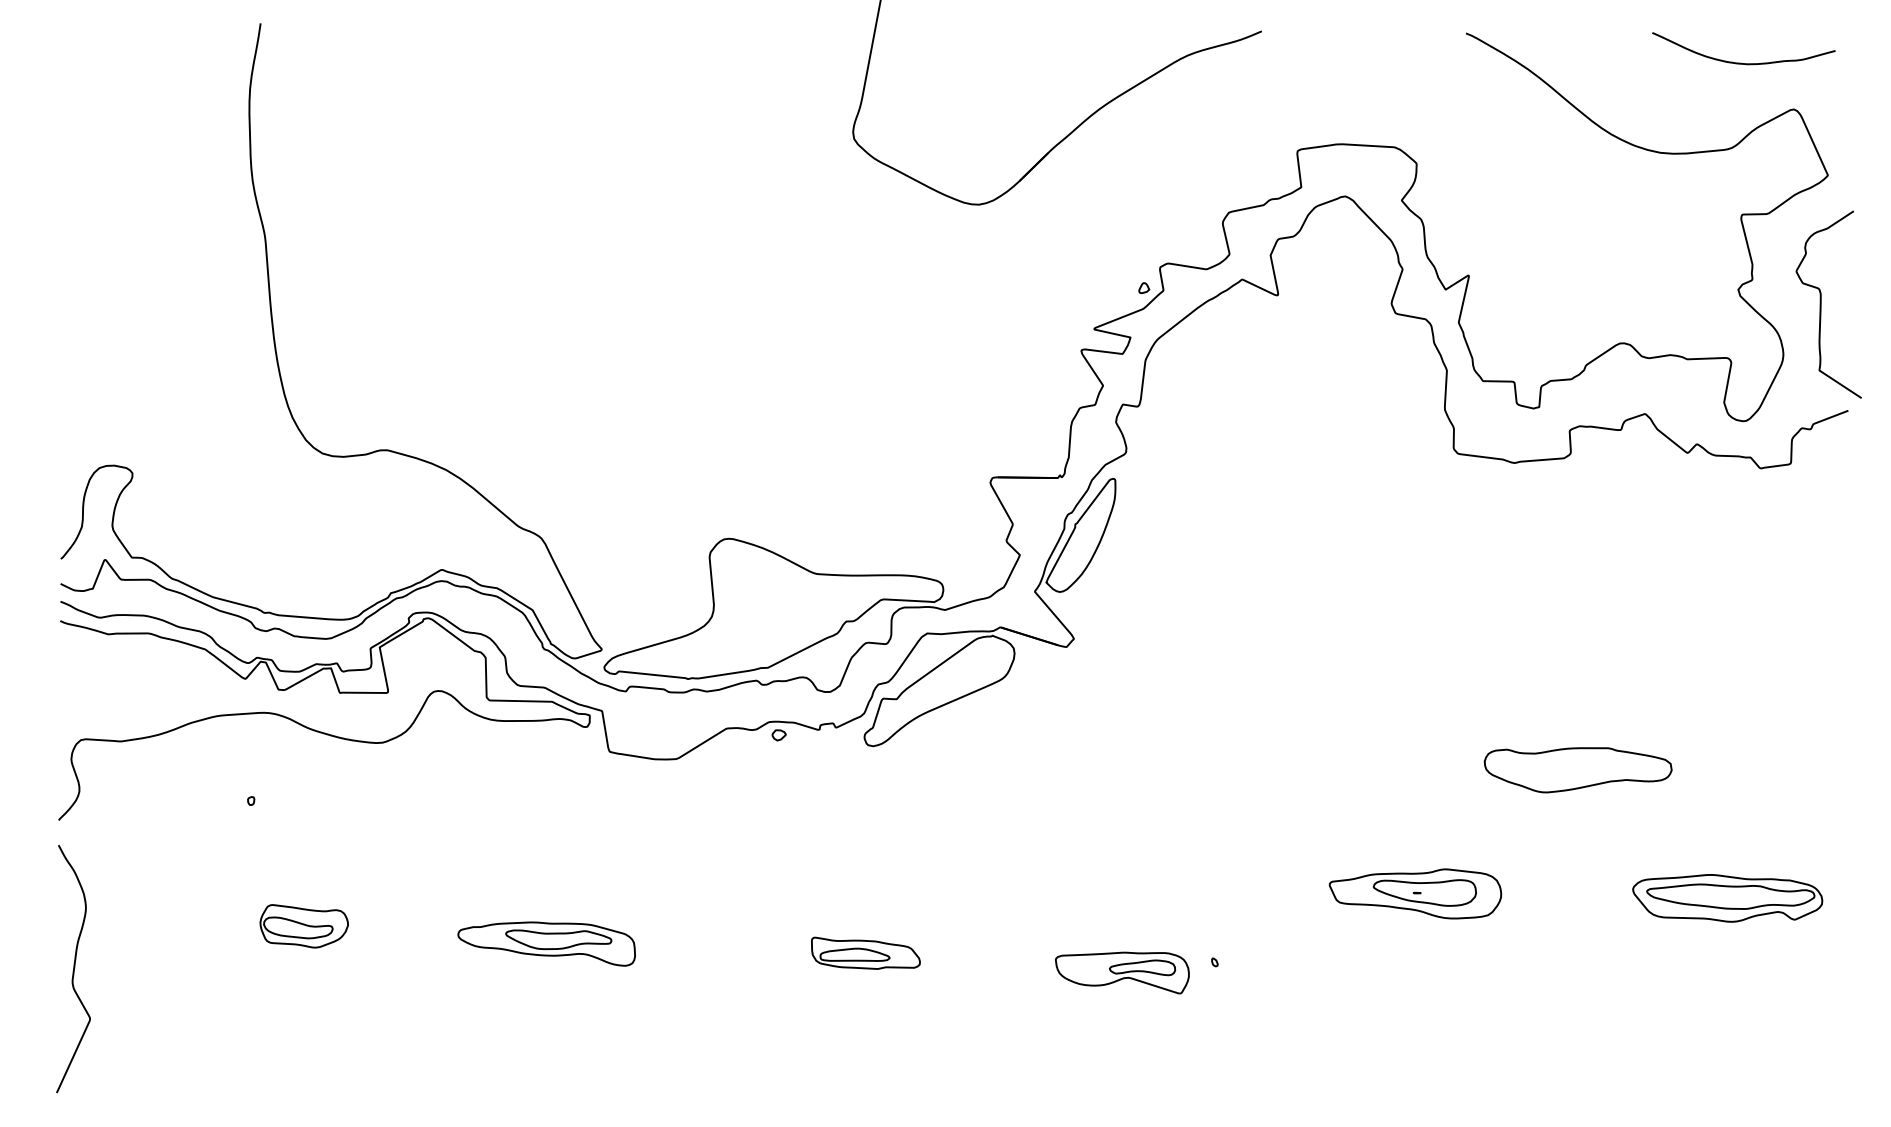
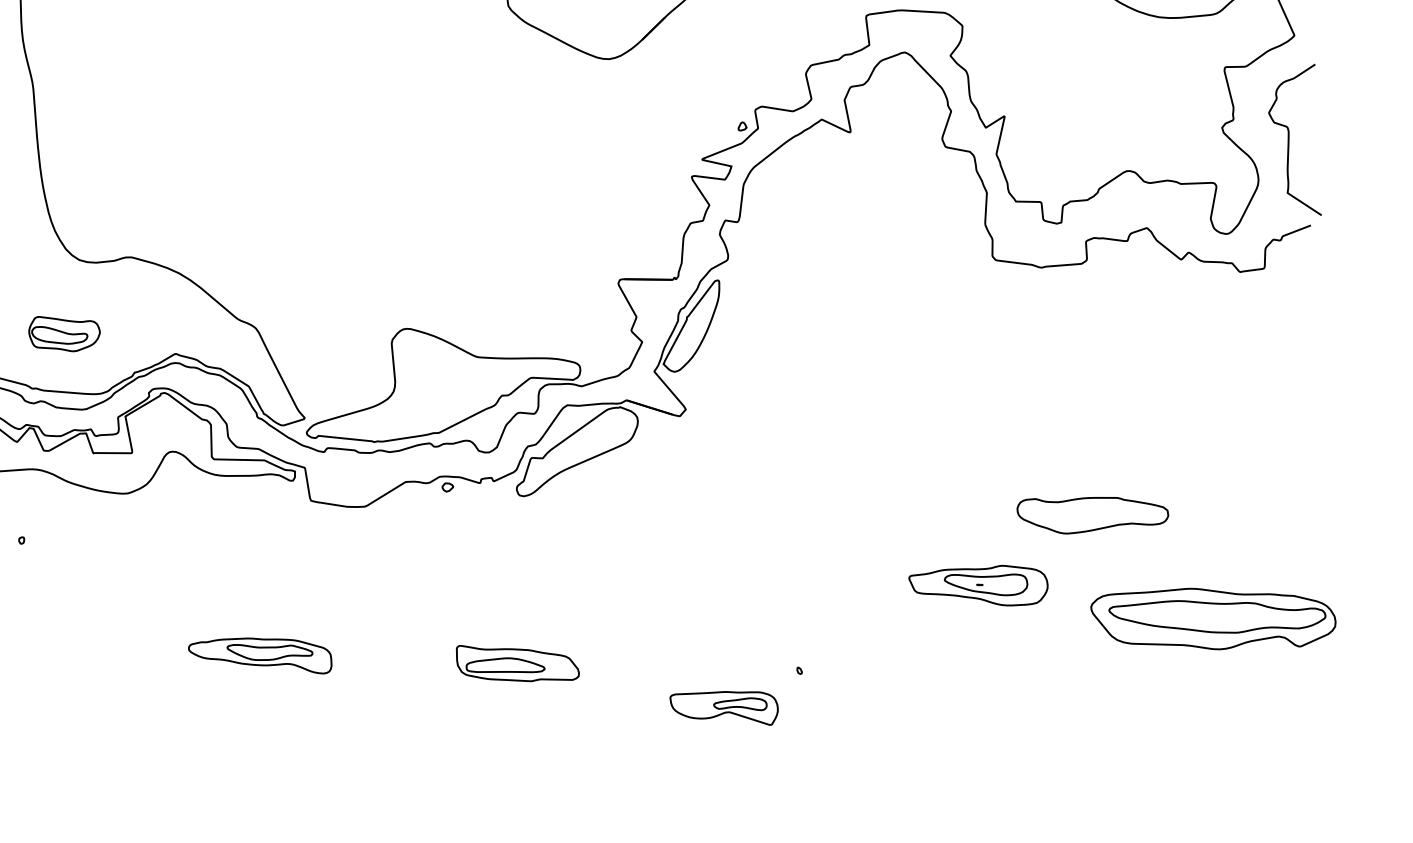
part: (1415, 893) -> (978, 585), moved
part: (1727, 898) -> (1213, 619), size x1.6
part: (303, 926) -> (63, 334), moved
part: (865, 952) -> (517, 662), size x1.4
part: (1122, 972) -> (724, 707), moved

